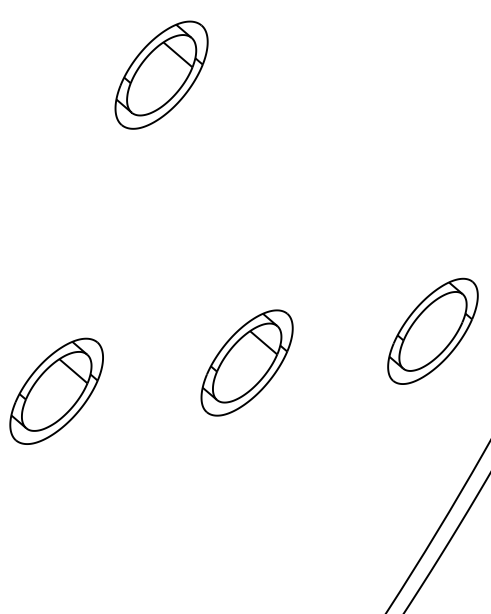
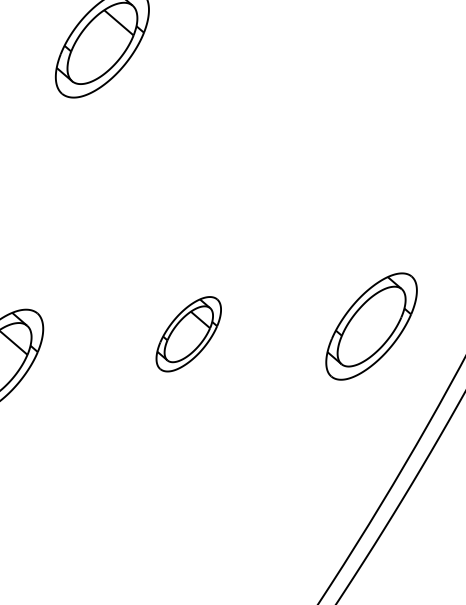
part: (432, 330) -> (371, 325), moved
part: (246, 362) -> (188, 333), size x0.7

